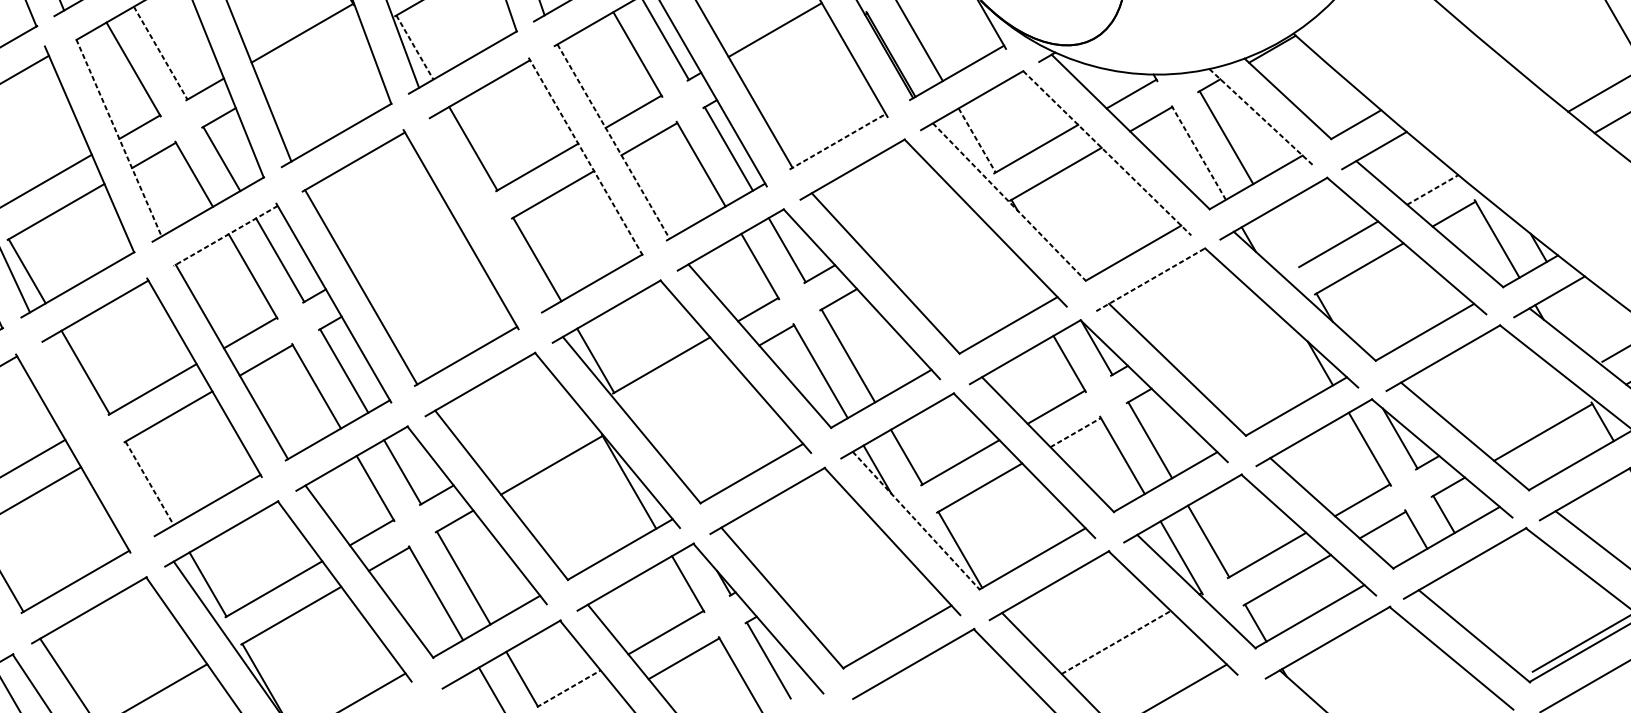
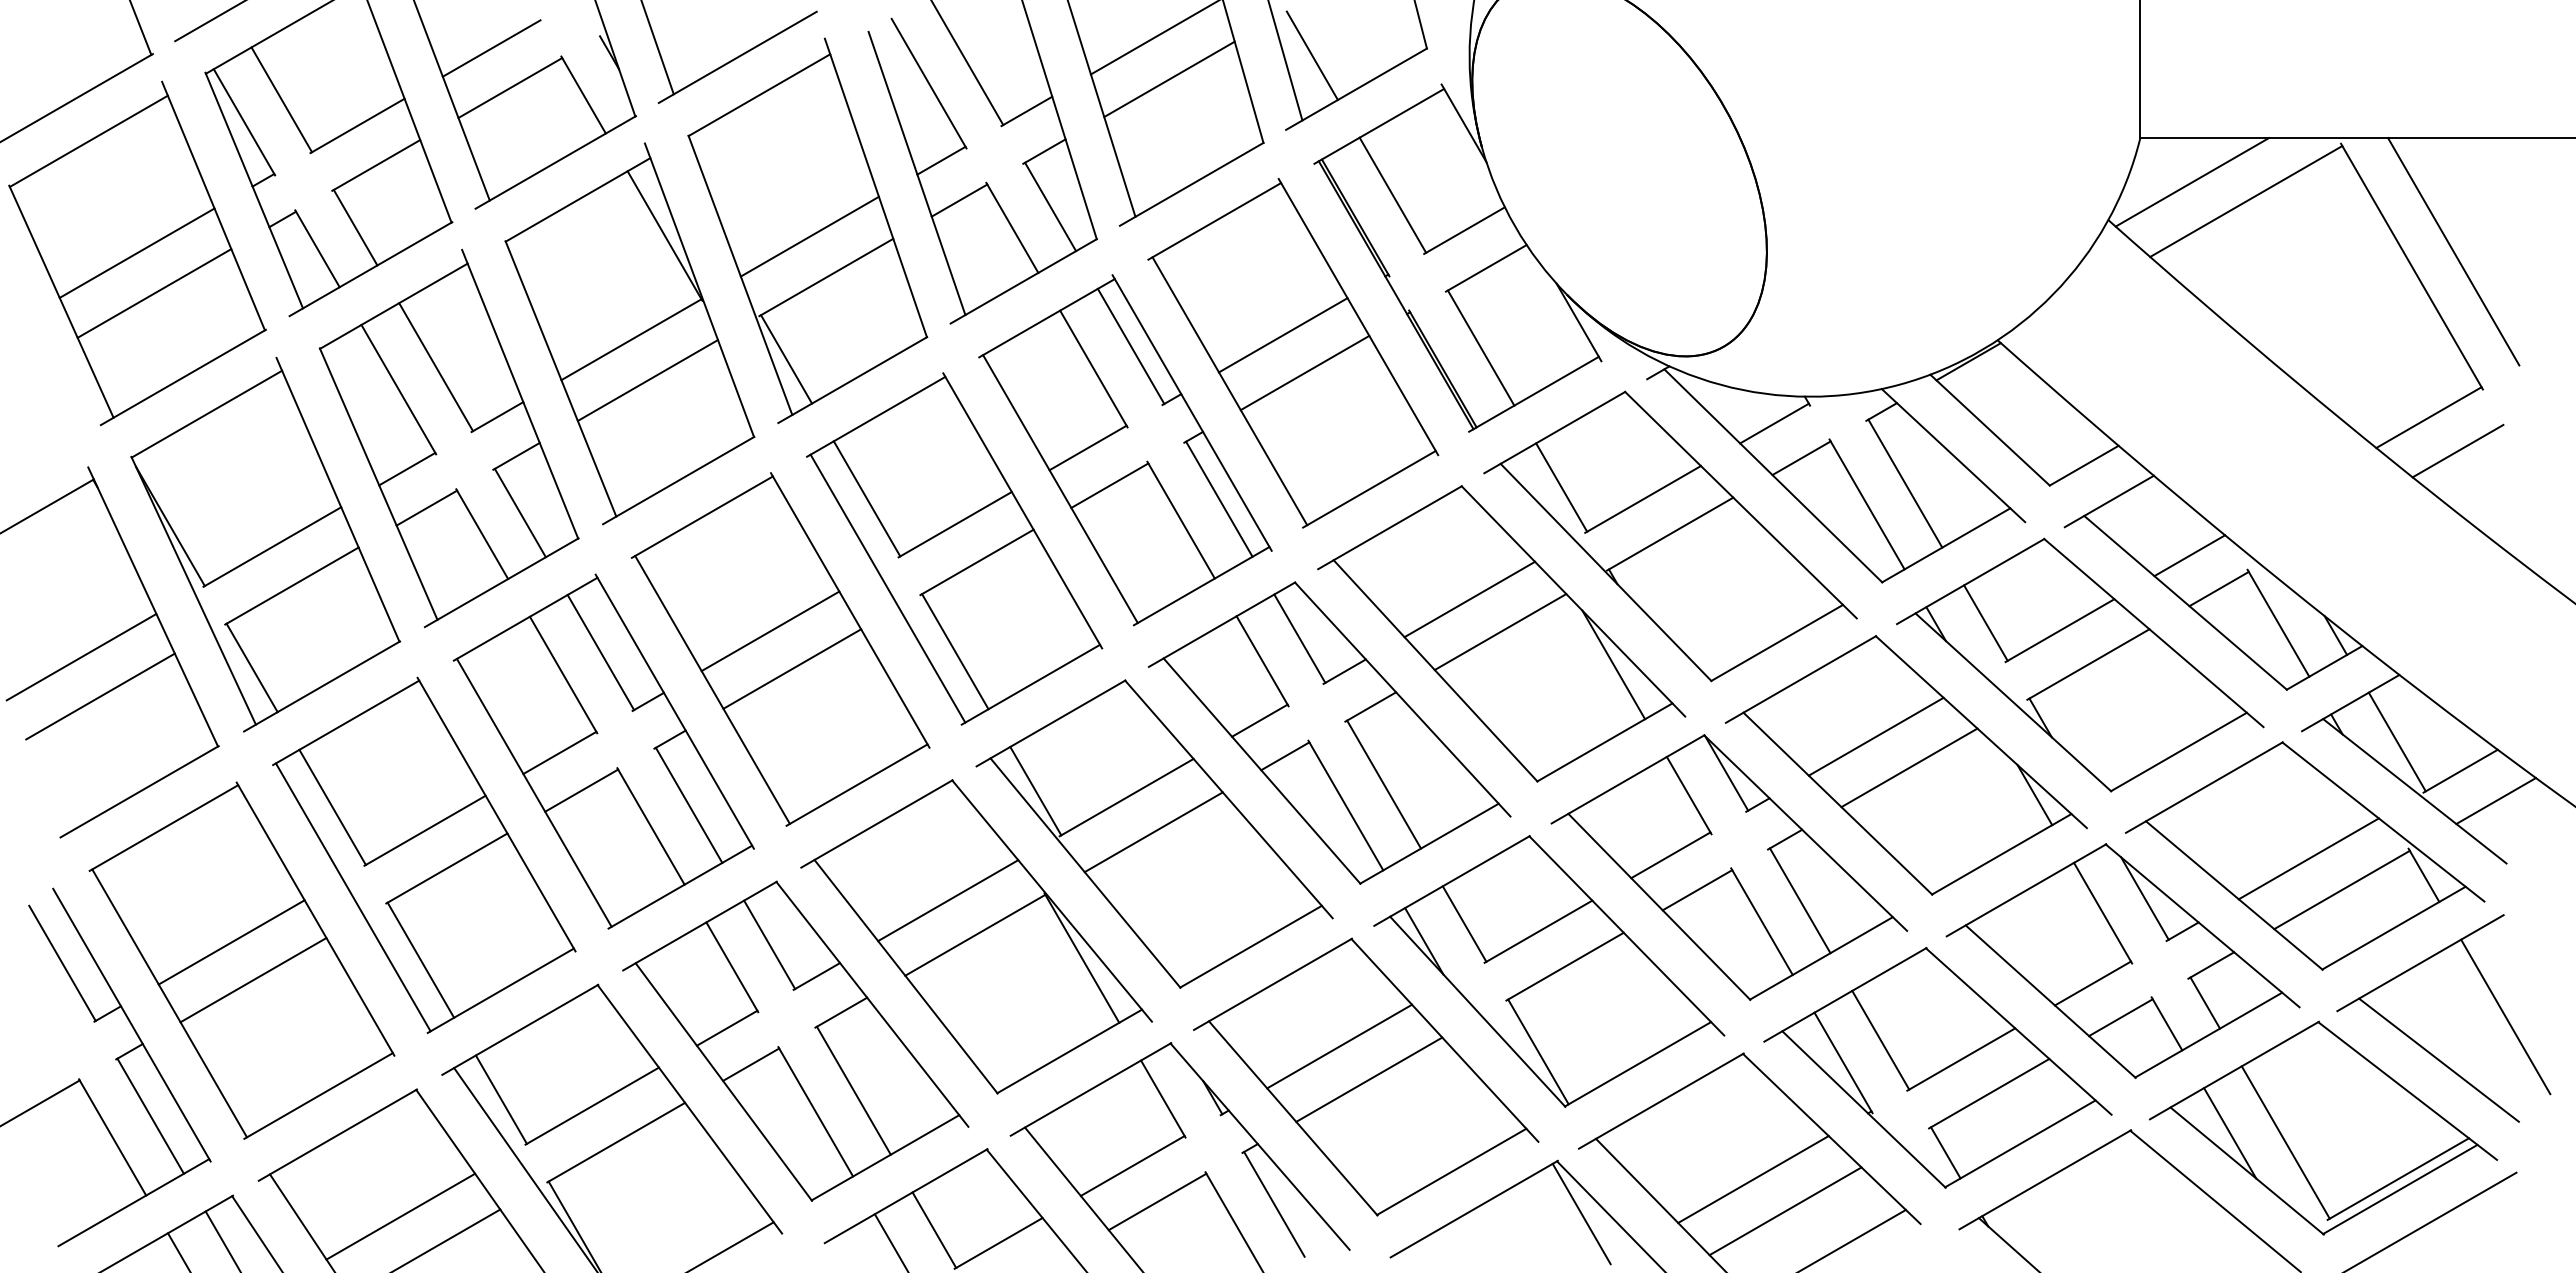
line: (414, 47) -> (786, 359), dashed -> solid
line: (160, 53) -> (436, 367), dashed -> solid
line: (790, 57) -> (1304, 372), added
line: (314, 62) -> (647, 380), added
line: (1261, 117) -> (1953, 455), dashed -> solid
line: (118, 138) -> (378, 484), dashed -> solid
line: (977, 140) -> (1561, 487), dashed -> solid
line: (613, 141) -> (1060, 489), dashed -> solid
line: (837, 141) -> (1369, 489), dashed -> solid
line: (1199, 152) -> (1867, 504), dashed -> solid
line: (1107, 153) -> (1741, 505), dashed -> solid
line: (586, 157) -> (1022, 510), dashed -> solid
line: (1432, 189) -> (2189, 555), dashed -> solid
line: (1009, 202) -> (1606, 572), dashed -> solid
line: (488, 213) -> (887, 588), added
line: (910, 221) -> (1469, 599), added
line: (225, 236) -> (525, 619), dashed -> solid
line: (1284, 238) -> (1985, 622), added
line: (403, 244) -> (770, 631), added
line: (932, 245) -> (1500, 632), added
line: (1014, 268) -> (1613, 664), added
line: (419, 271) -> (792, 668), added
line: (1150, 279) -> (1800, 679), dashed -> solid
line: (1204, 321) -> (1875, 736), added
line: (1582, 324) -> (2396, 741), added
line: (1229, 343) -> (1909, 767), added
line: (681, 390) -> (1153, 832), added
line: (1518, 409) -> (2308, 858), added
line: (1075, 432) -> (1697, 890), dashed -> solid
line: (100, 437) -> (352, 897), added
line: (532, 440) -> (948, 900), added
line: (150, 483) -> (421, 960), dashed -> solid
line: (916, 521) -> (1478, 1012), dashed -> solid
line: (816, 545) -> (1339, 1046), added
line: (837, 569) -> (1369, 1079), added
line: (1462, 609) -> (2230, 1133), added
line: (1502, 615) -> (2285, 1142), added
line: (1116, 642) -> (1753, 1179), dashed -> solid
line: (1139, 665) -> (1785, 1211), added
line: (991, 667) -> (1581, 1213), added
line: (134, 669) -> (400, 1216), added
line: (568, 688) -> (998, 1243), dashed -> solid

